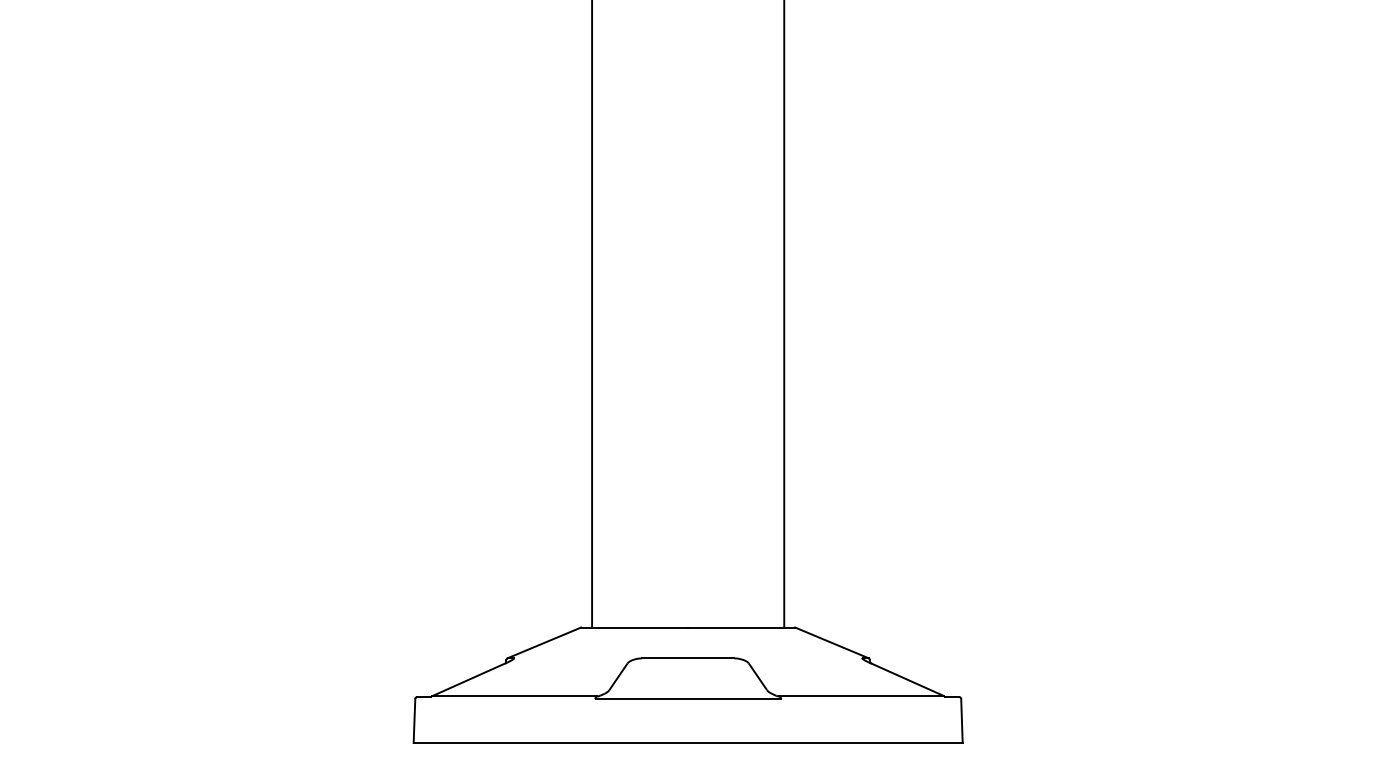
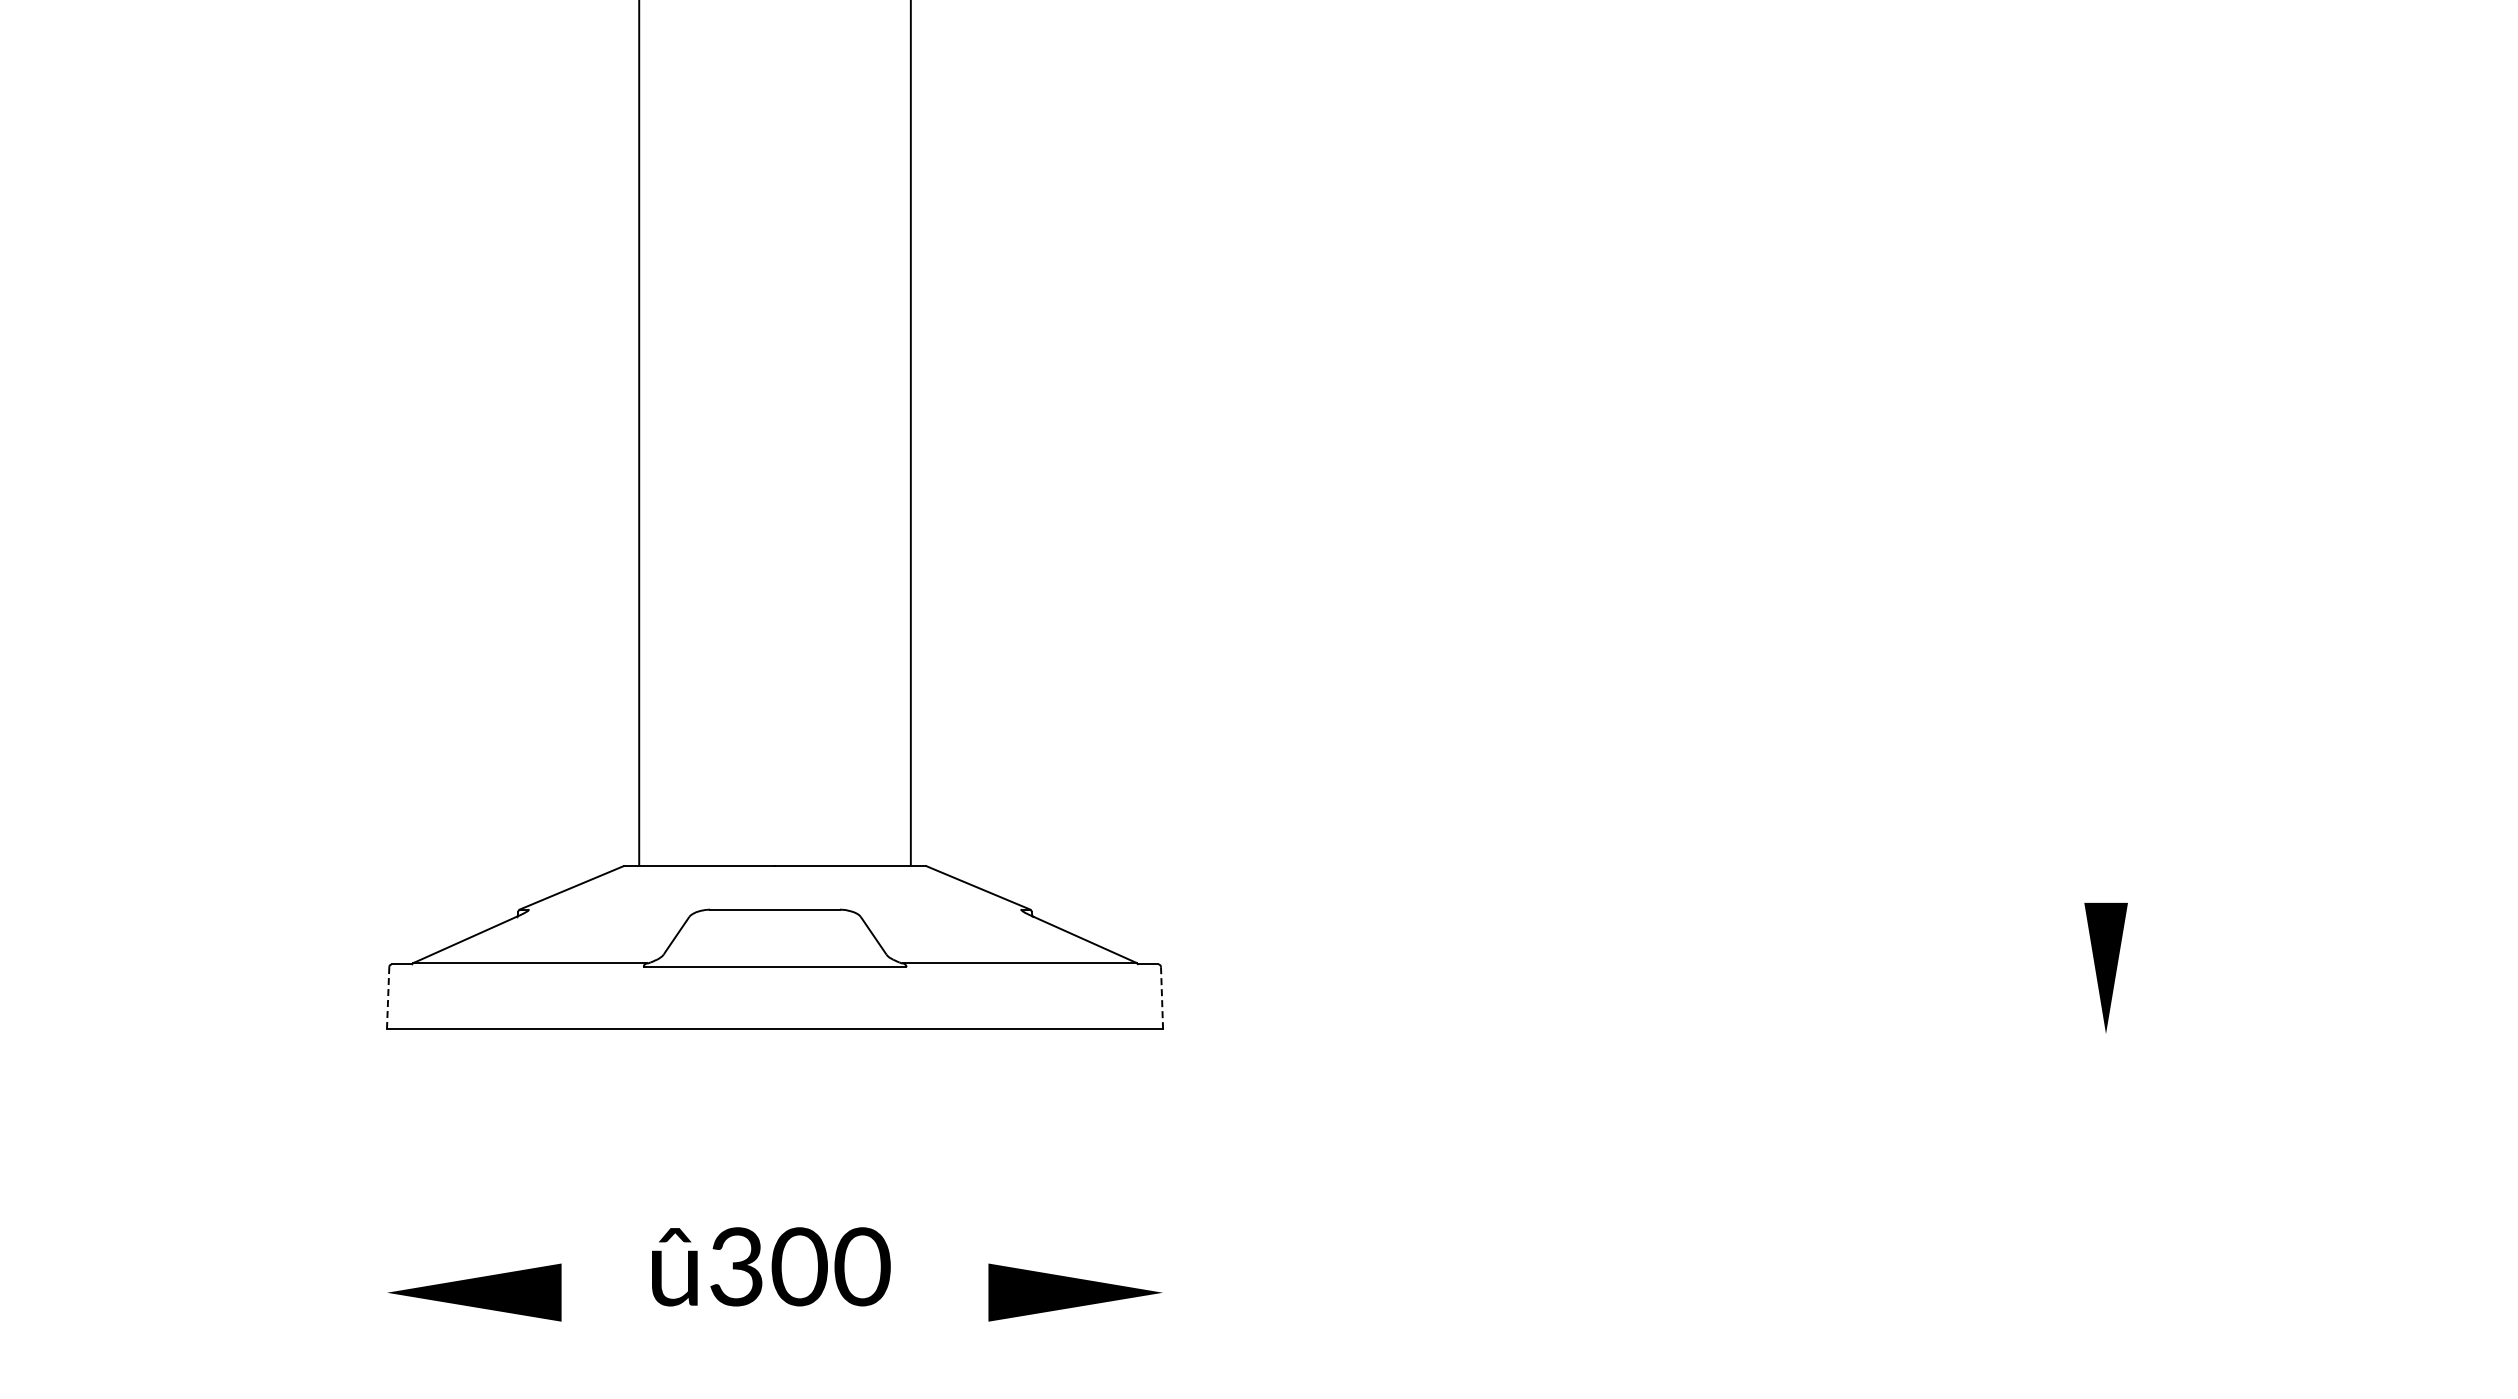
line: (962, 720) -> (1162, 997), solid -> dashed
line: (414, 721) -> (388, 998), solid -> dashed

